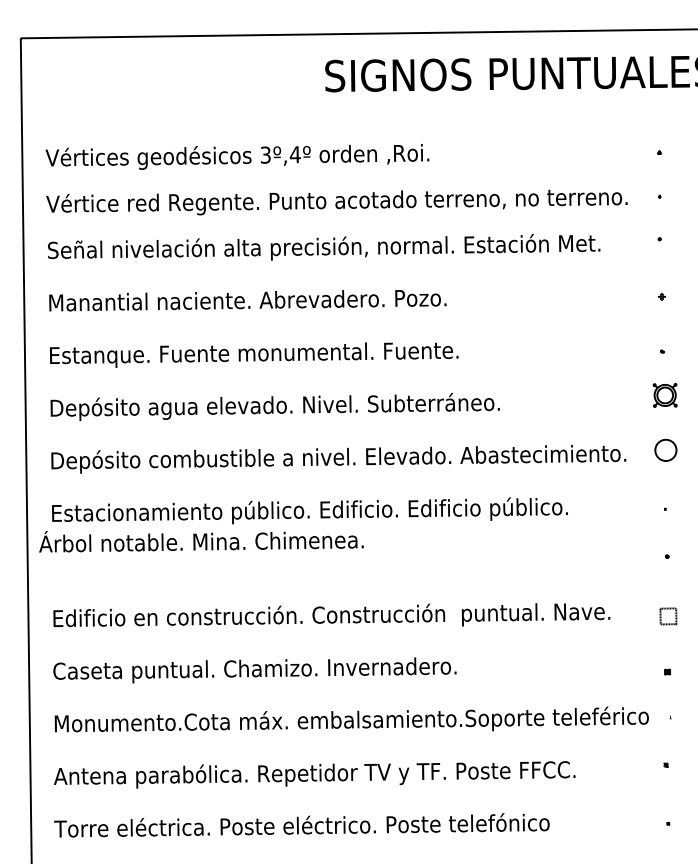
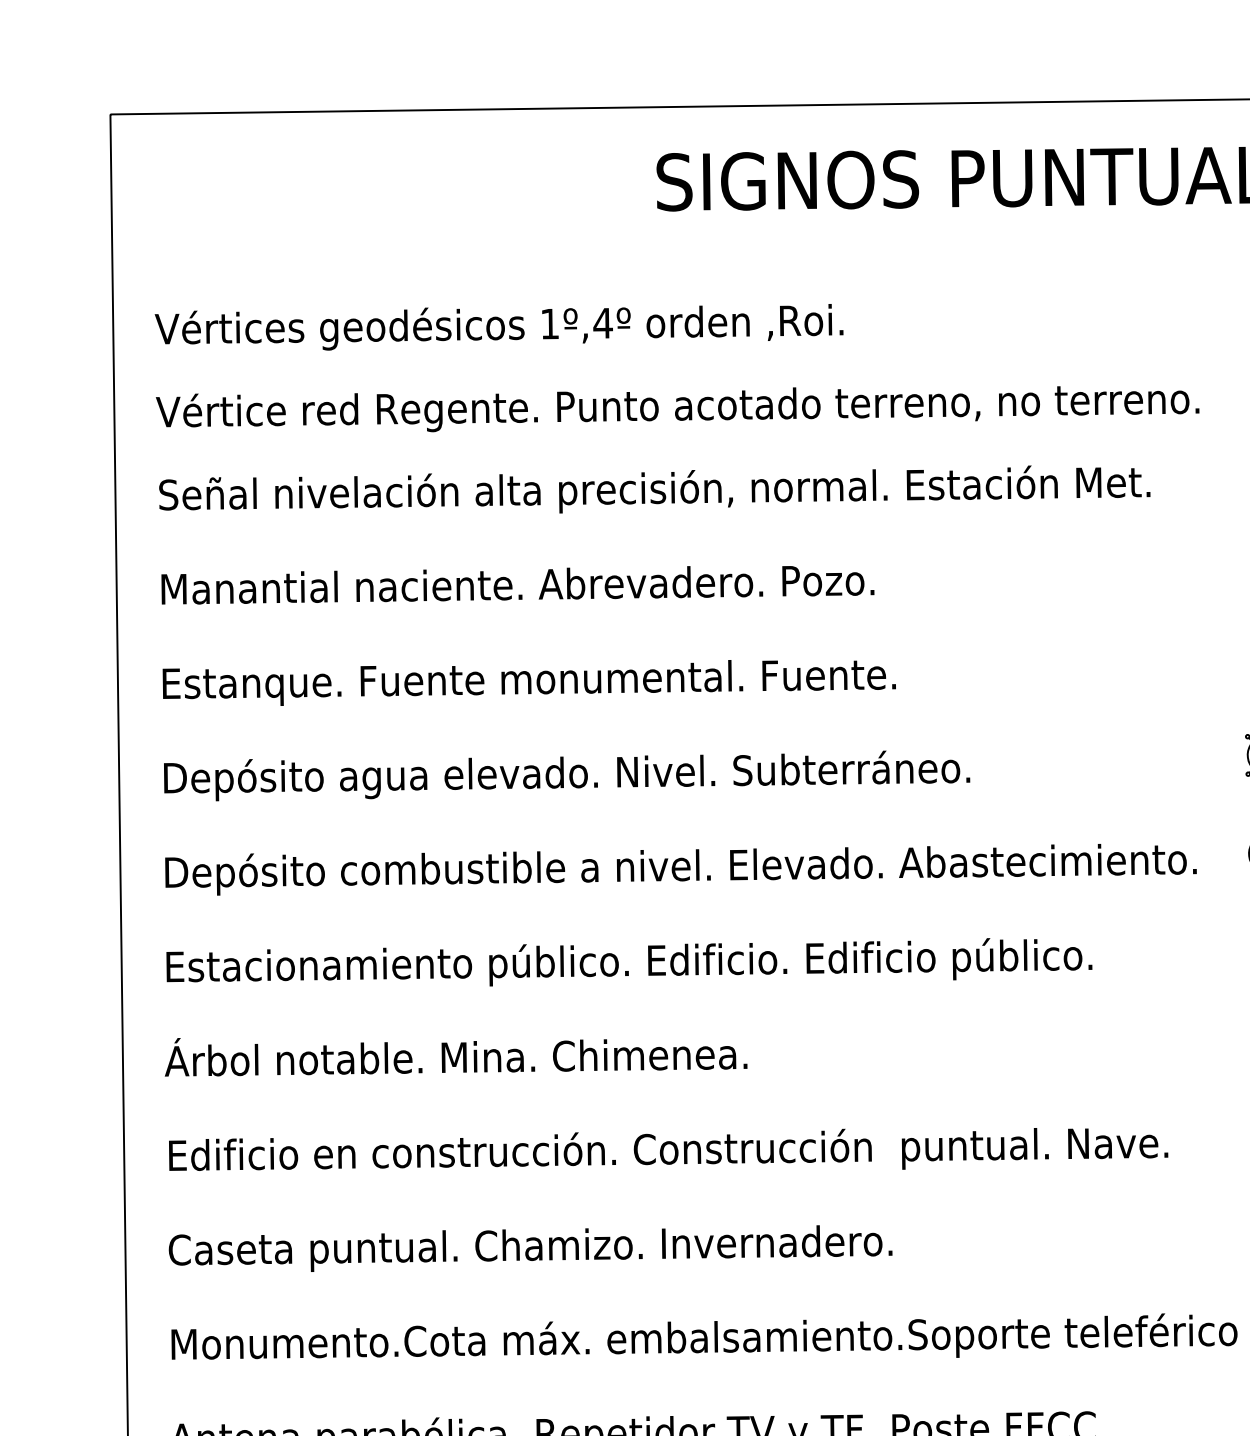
text: (265, 154) -> (549, 322), 3º,4º -> 1º,4º
text: (201, 541) -> (456, 1056), moved

